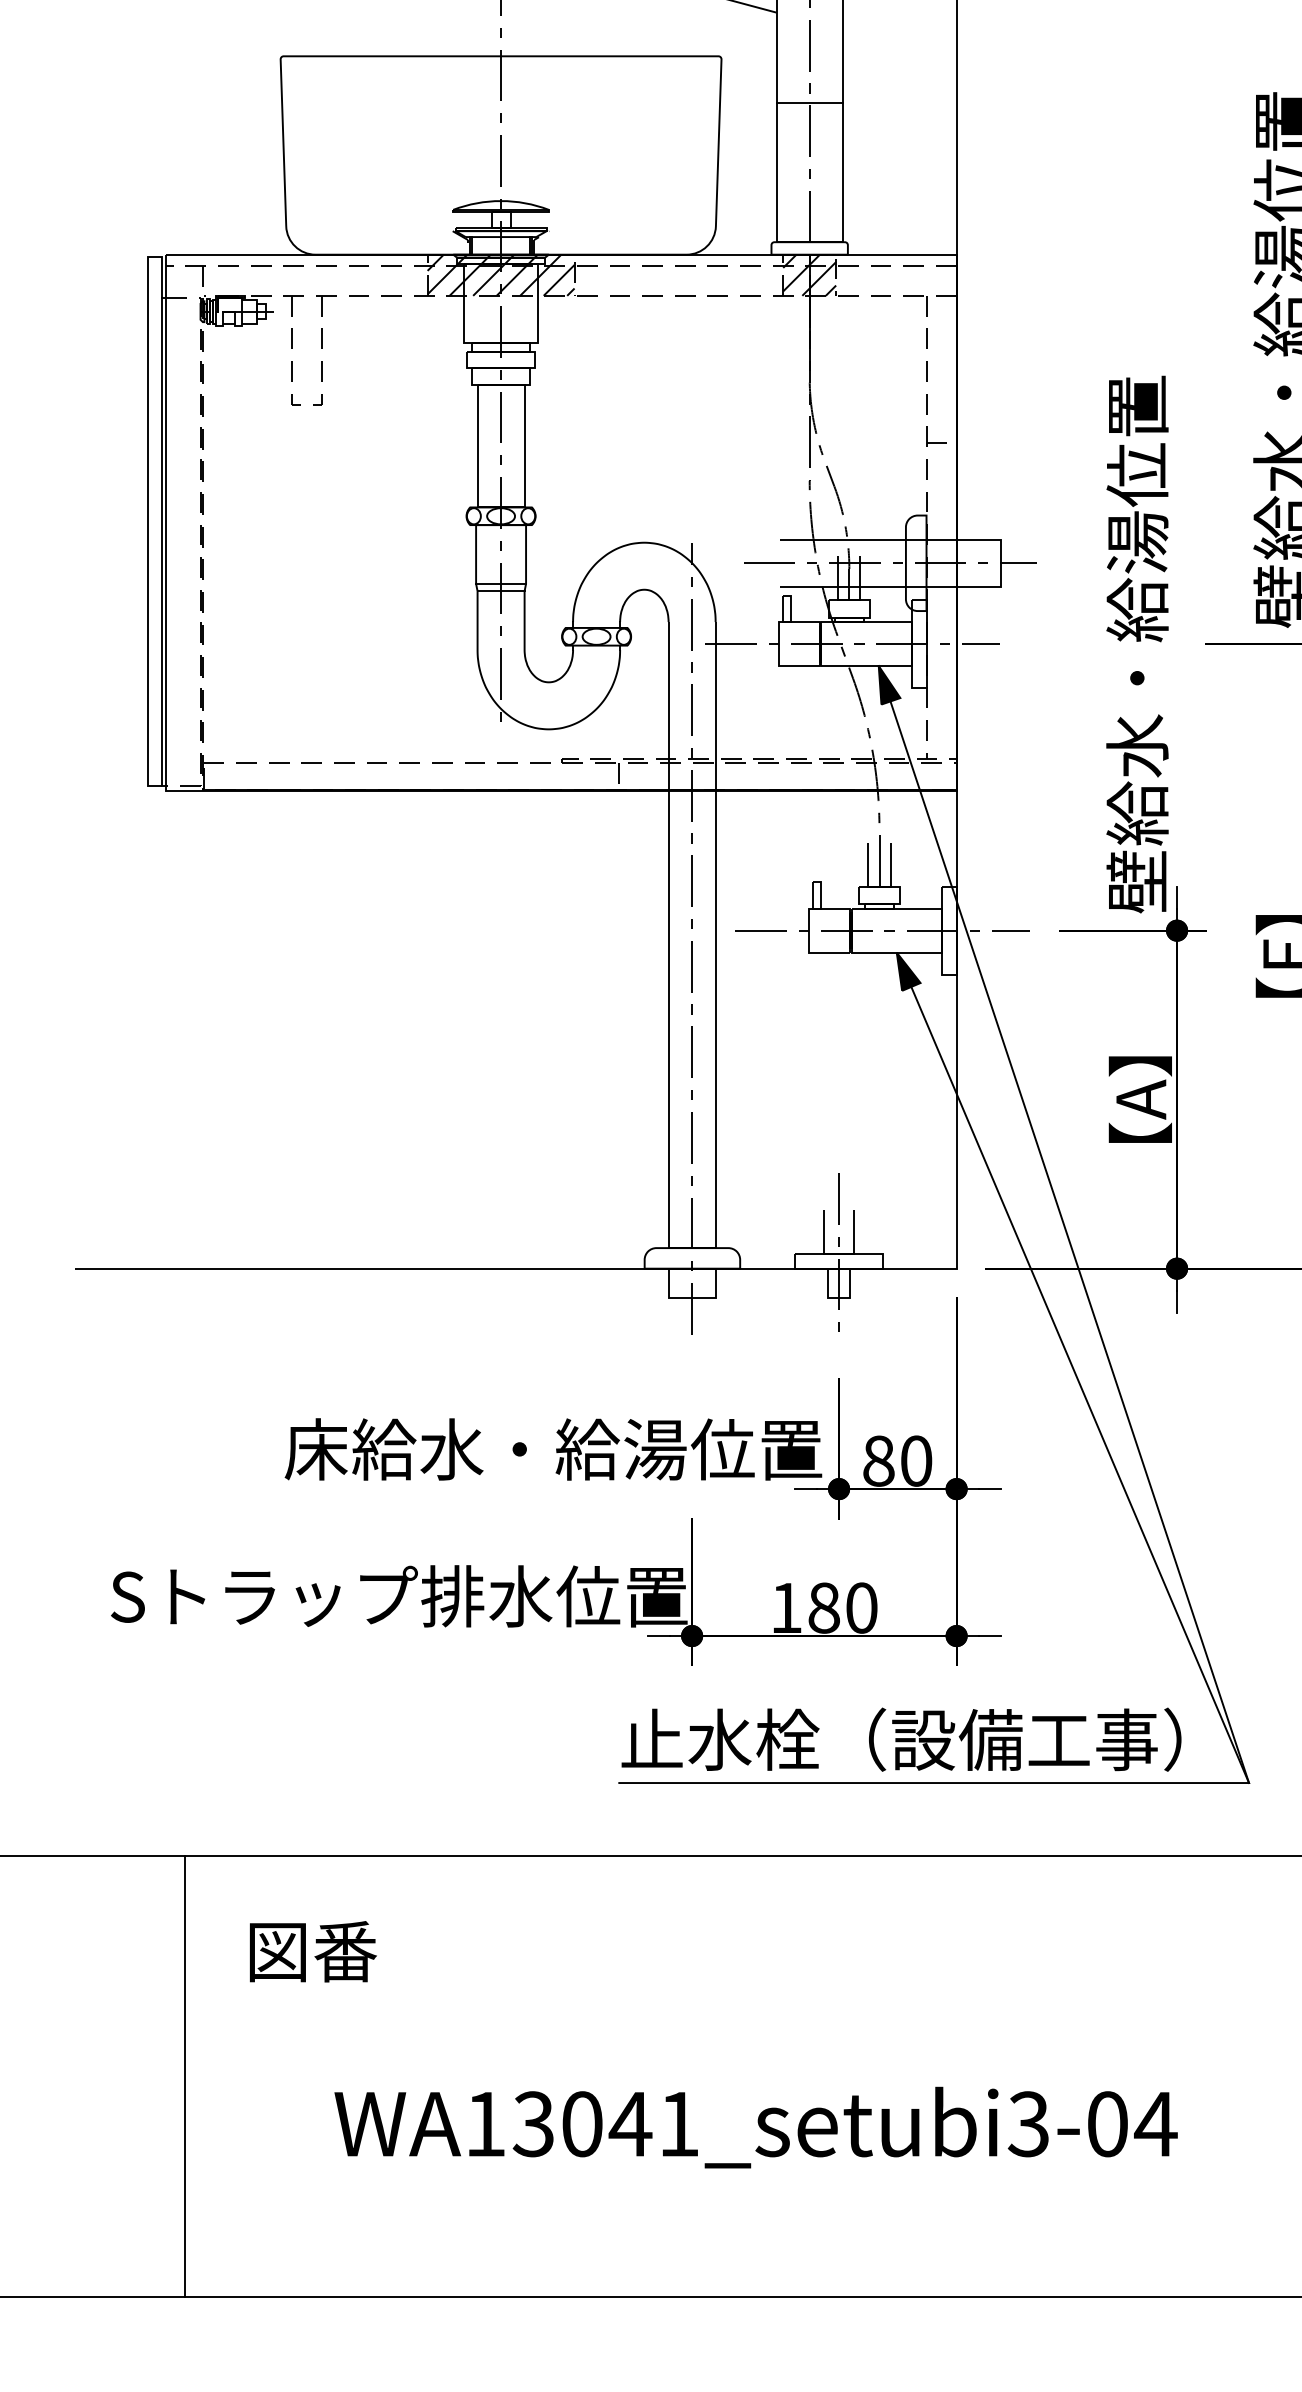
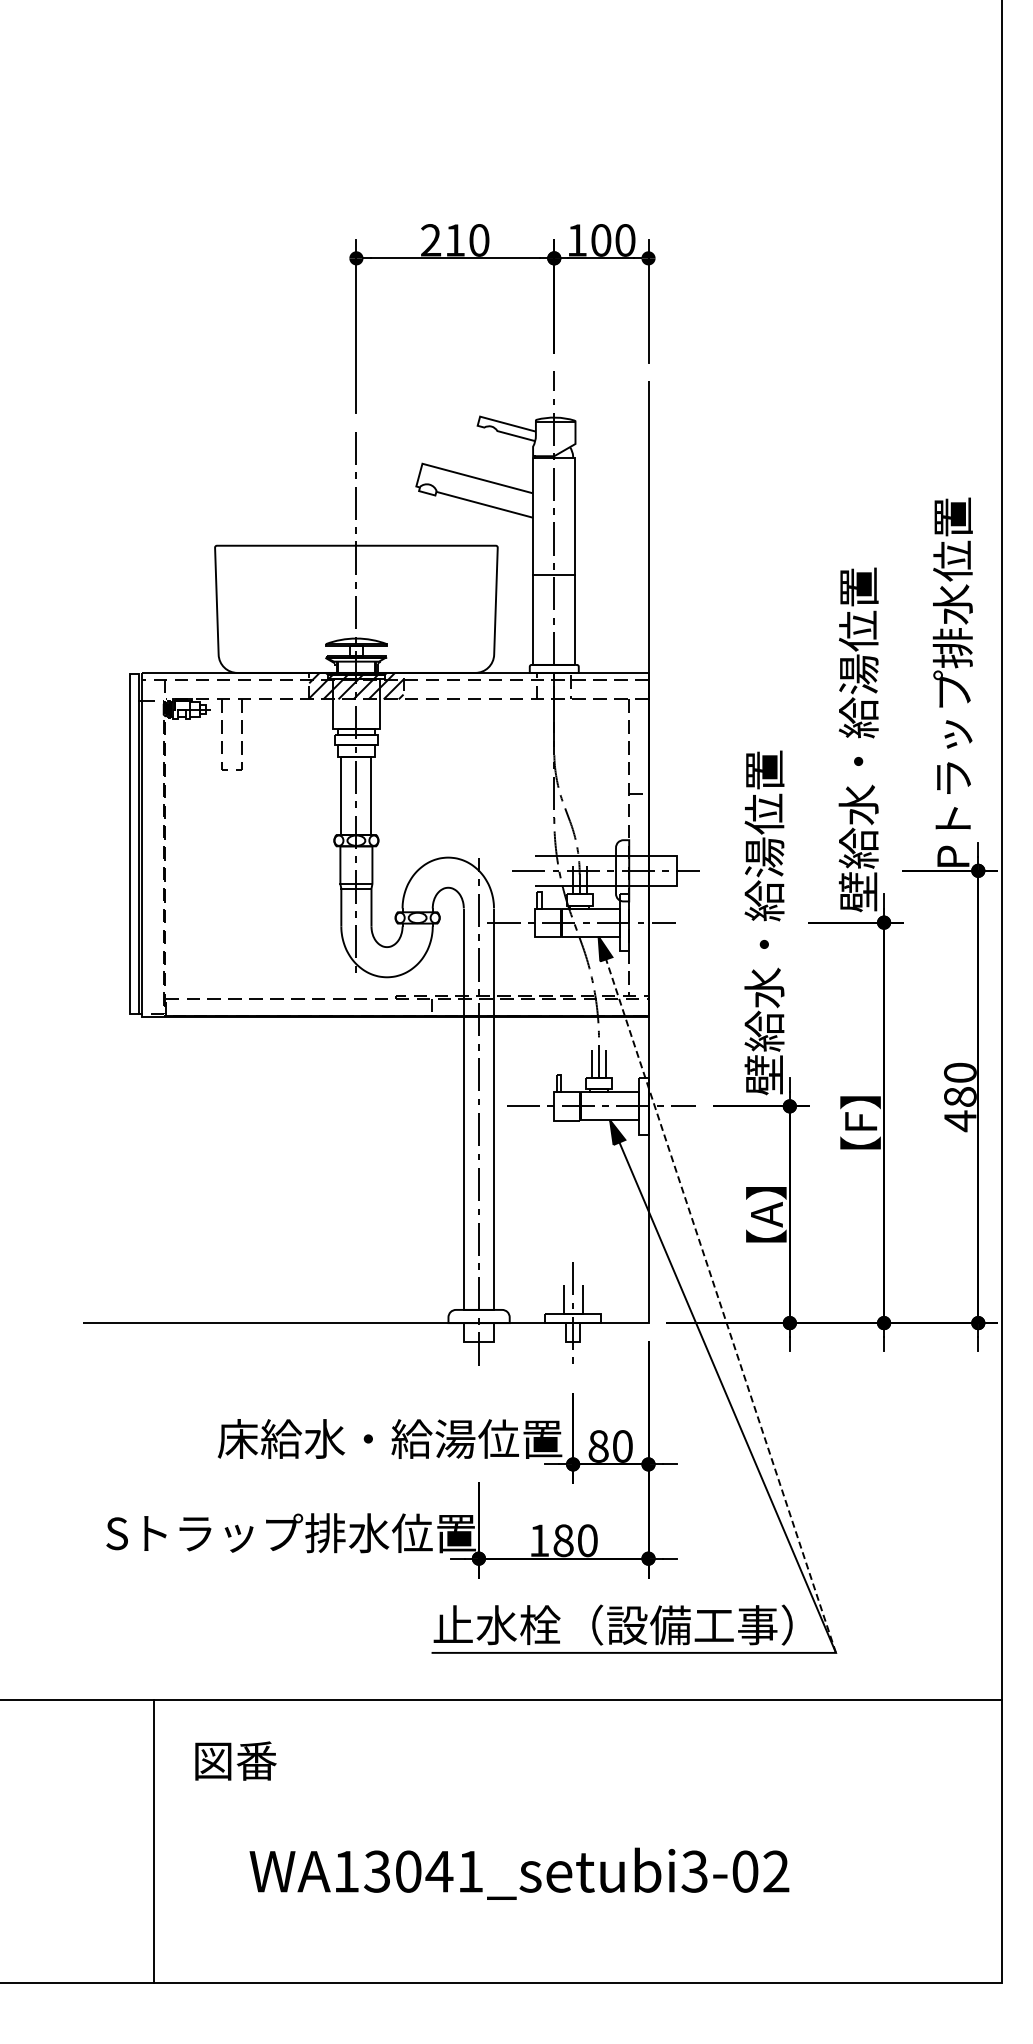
hatch: (810, 274) -> (554, 685), removed
line: (1064, 1224) -> (717, 1294), solid -> dashed
text: (1156, 2123) -> (776, 1871), WA13041_setubi3-04 -> WA13041_setubi3-02

